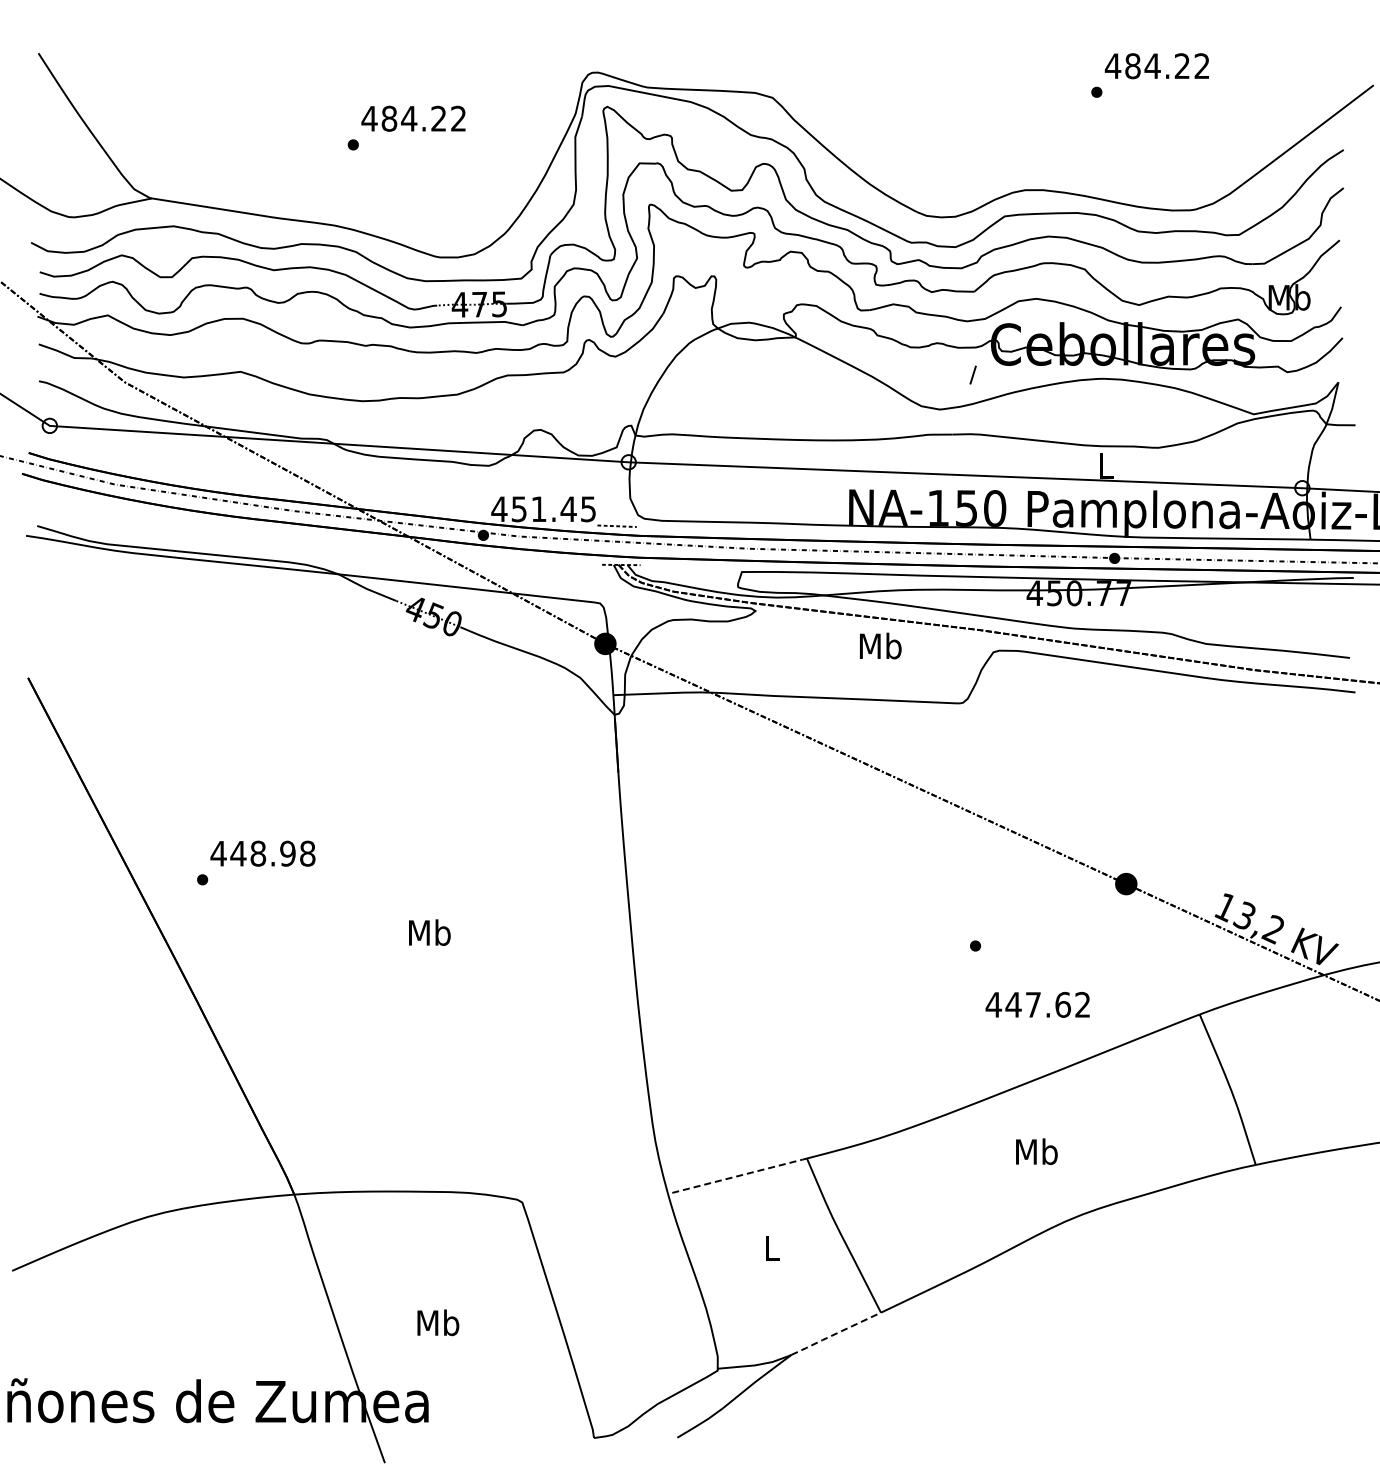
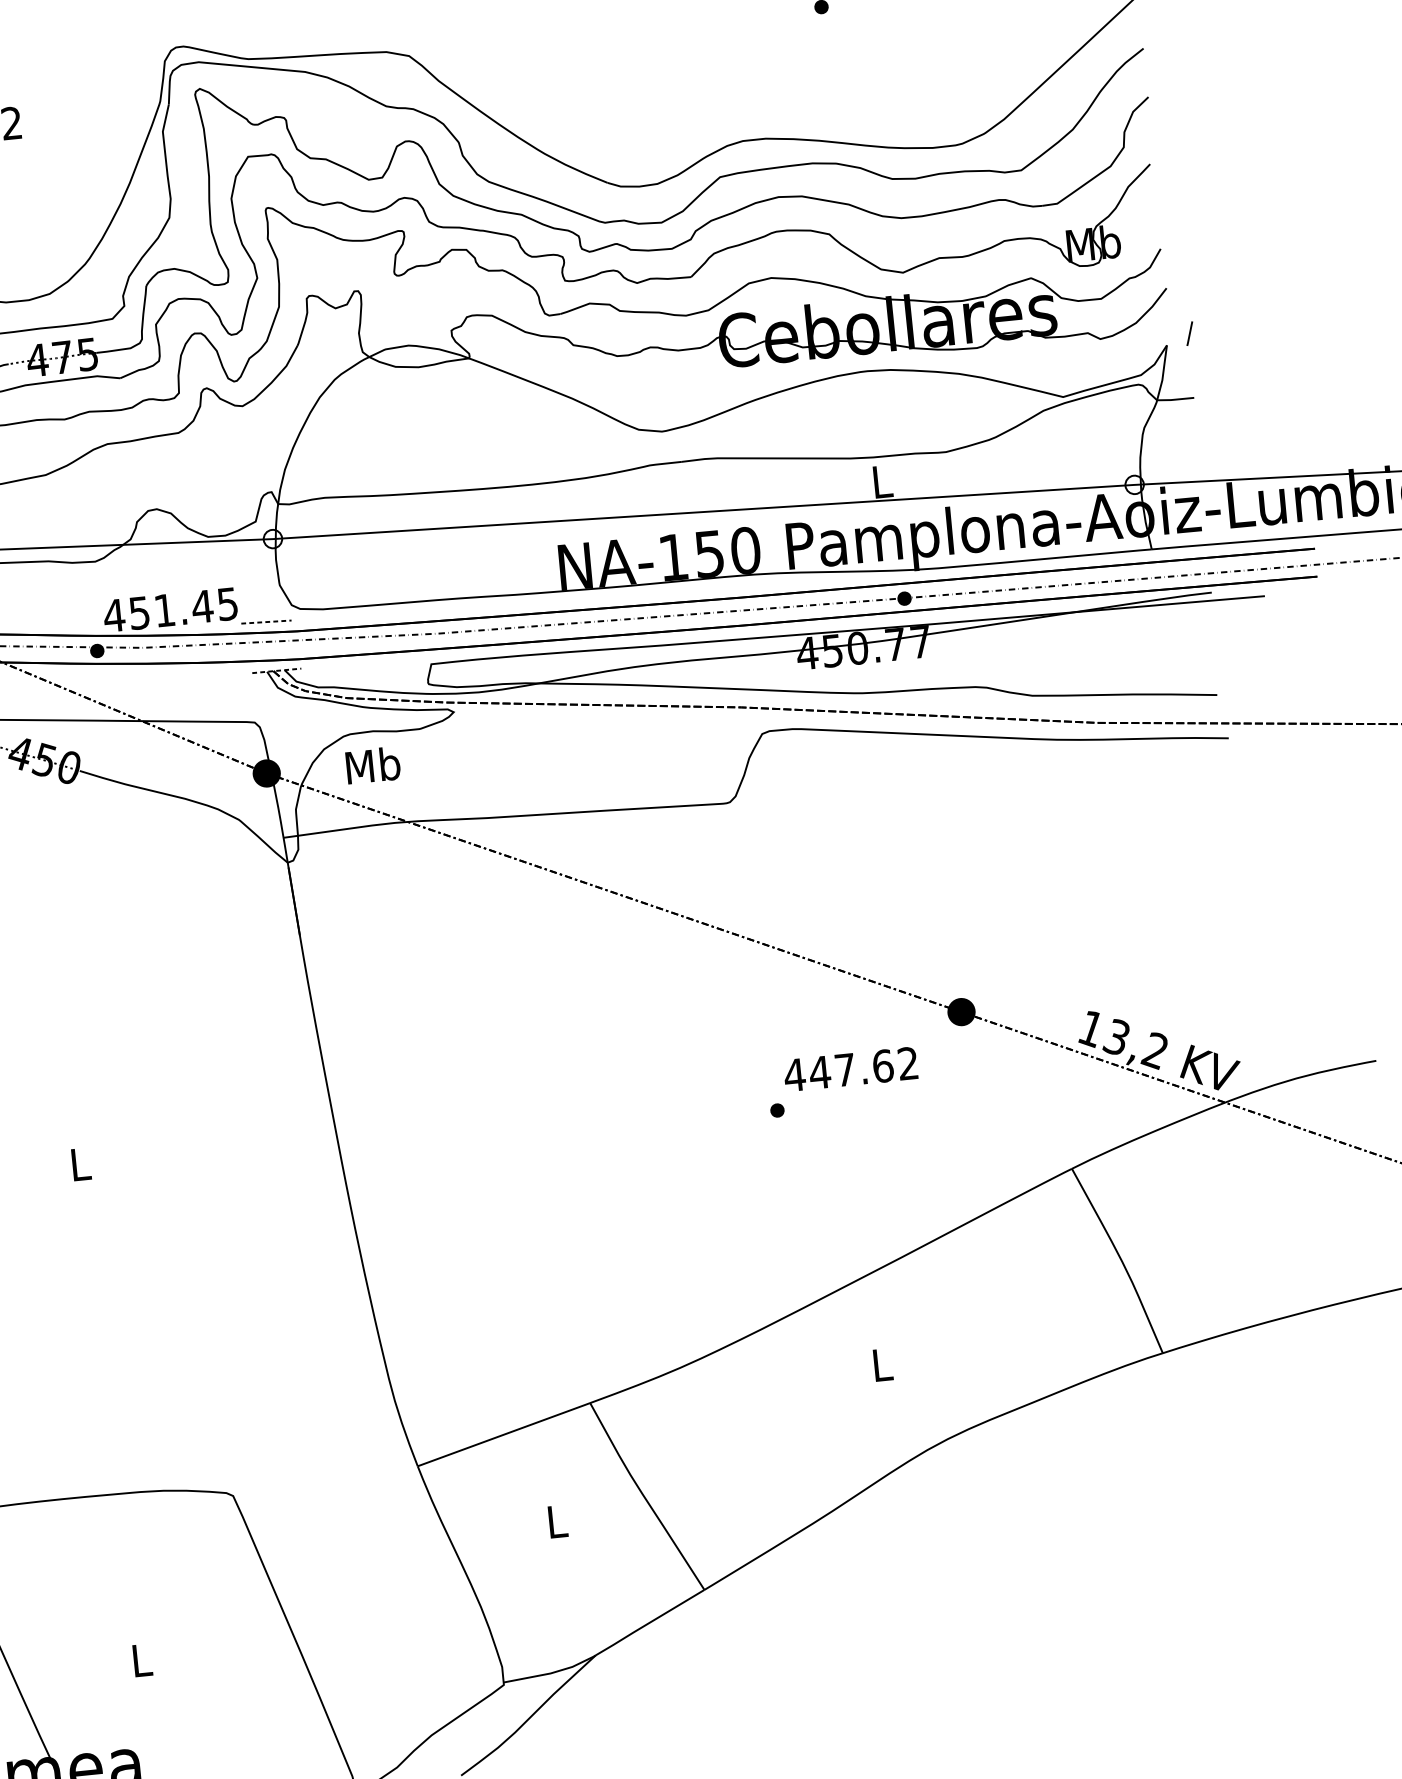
line: (972, 374) -> (1188, 333), moved
text: (880, 645) -> (372, 764), moved
text: (429, 932) -> (79, 1163), Mb -> L
text: (1037, 1004) -> (850, 1068), moved
text: (1036, 1151) -> (881, 1364), Mb -> L
line: (737, 1176) -> (503, 1434), dashed -> solid
text: (438, 1322) -> (141, 1659), Mb -> L
line: (834, 1334) -> (648, 1623), dashed -> solid

